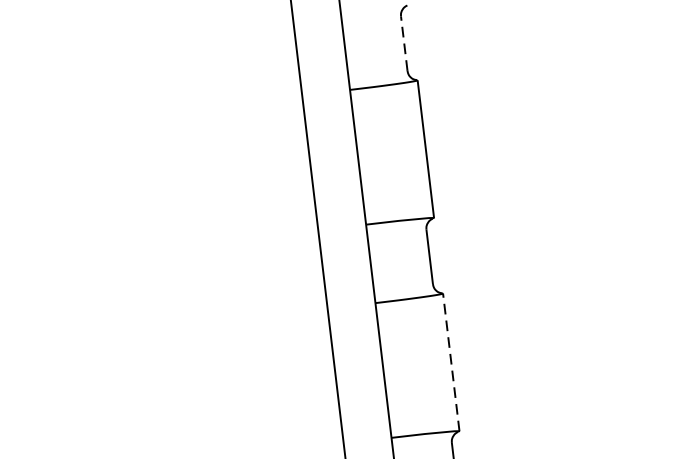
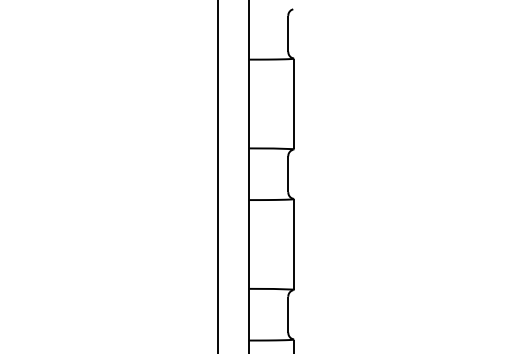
line: (404, 43) -> (288, 33), dashed -> solid
line: (451, 360) -> (294, 243), dashed -> solid

